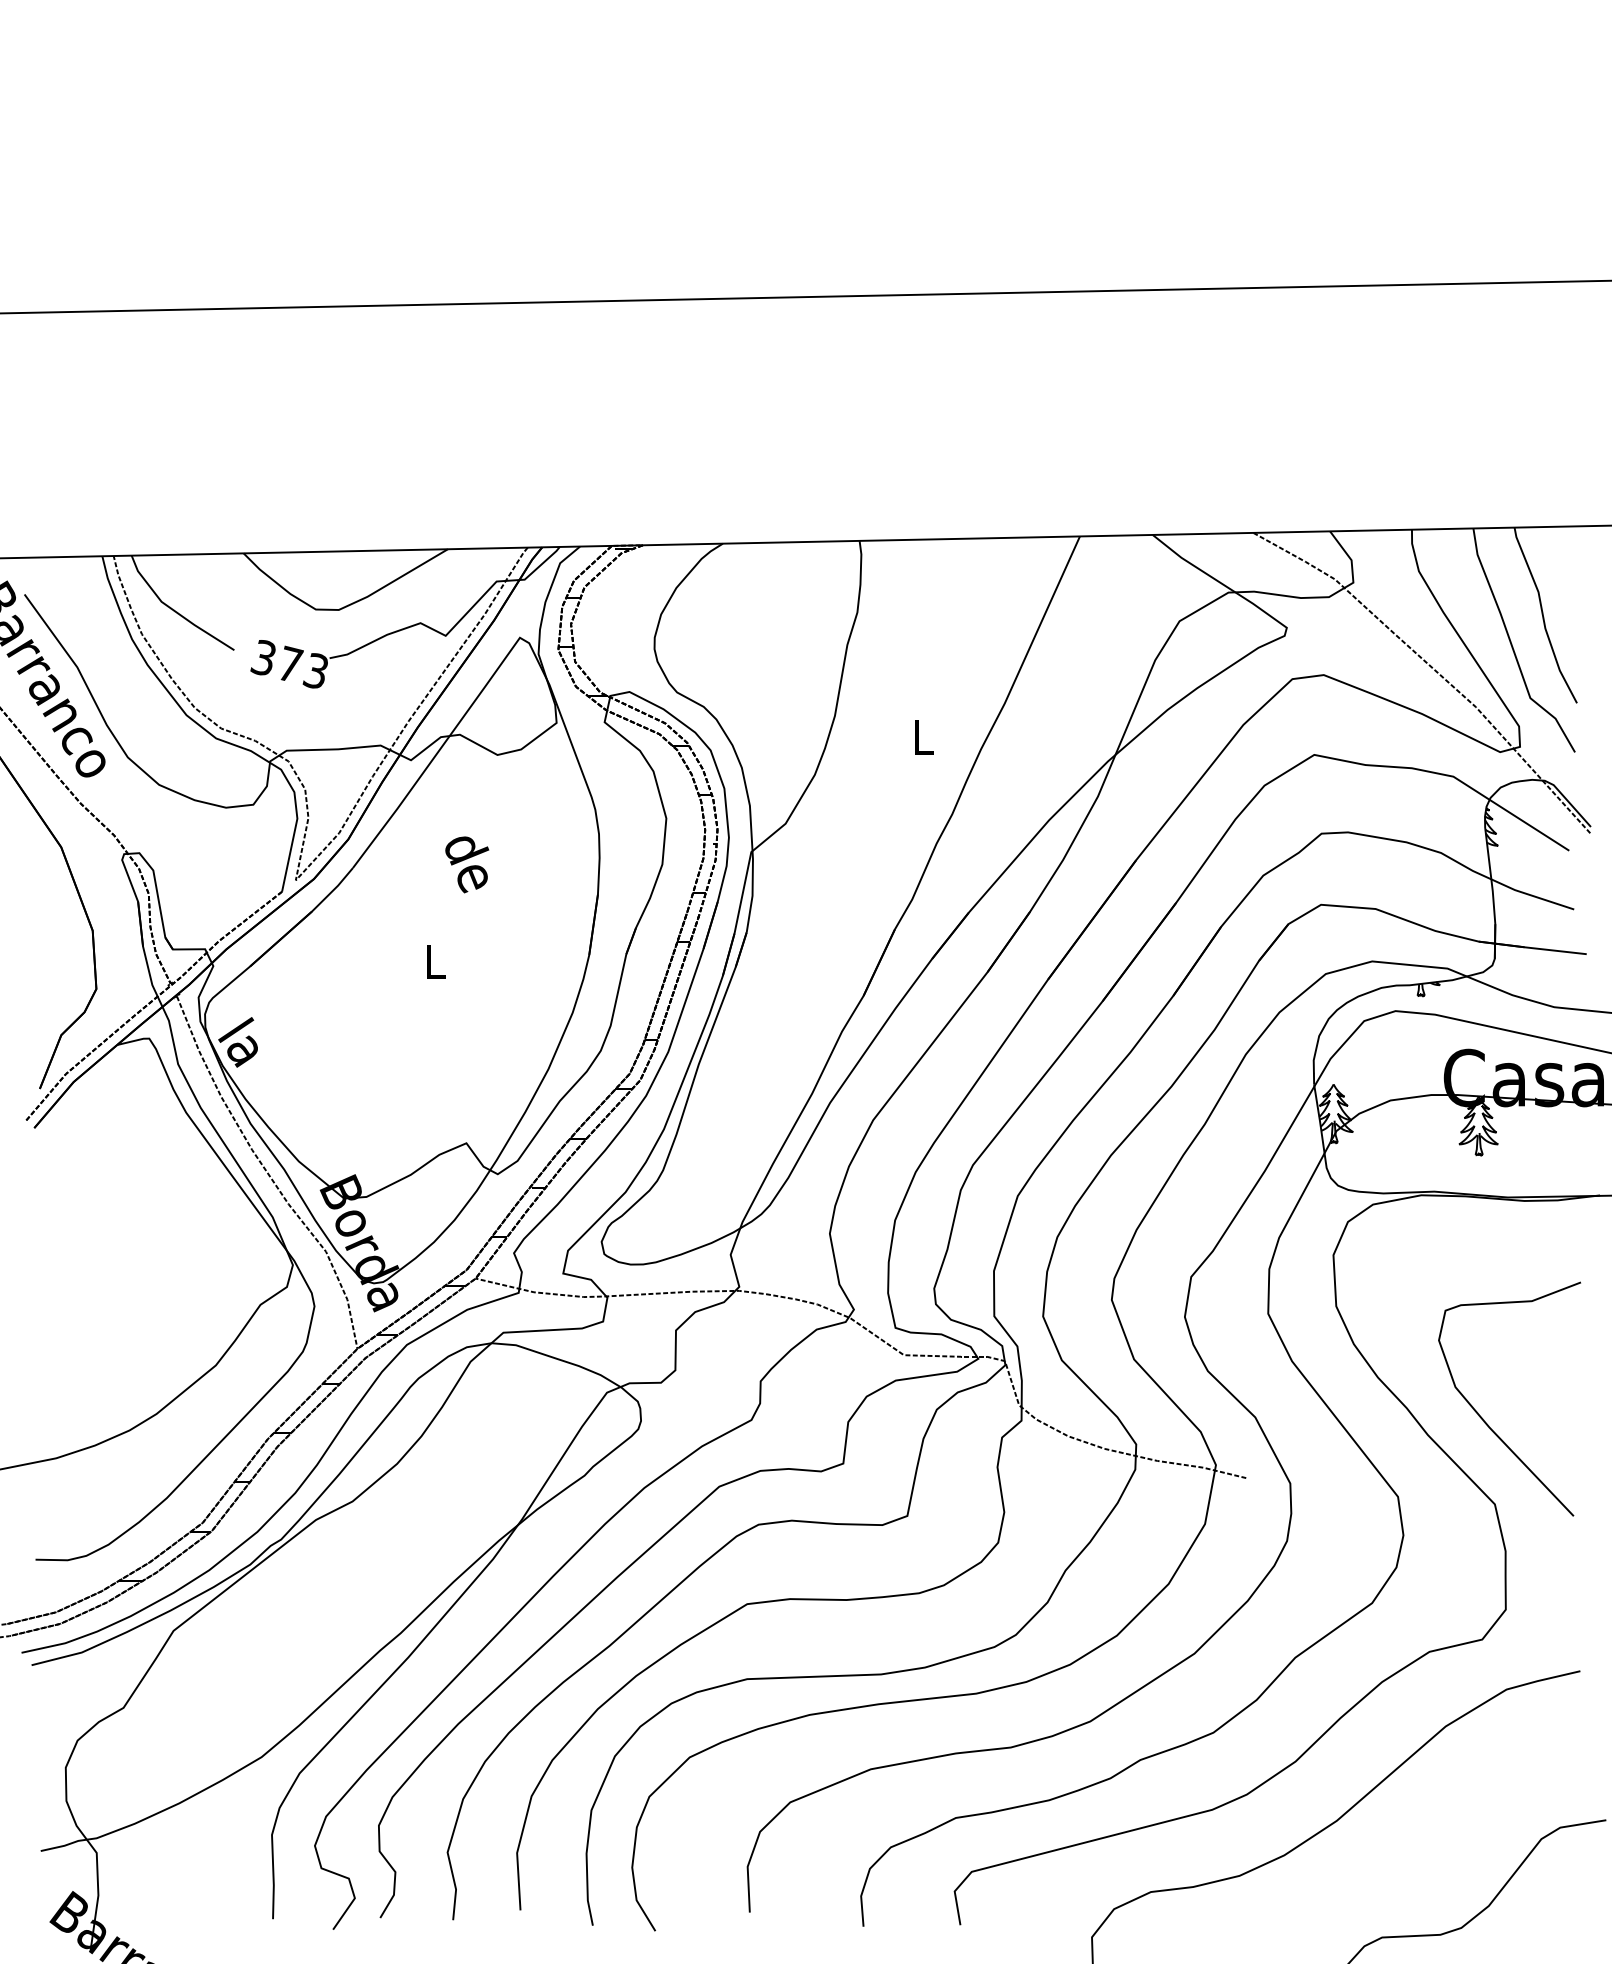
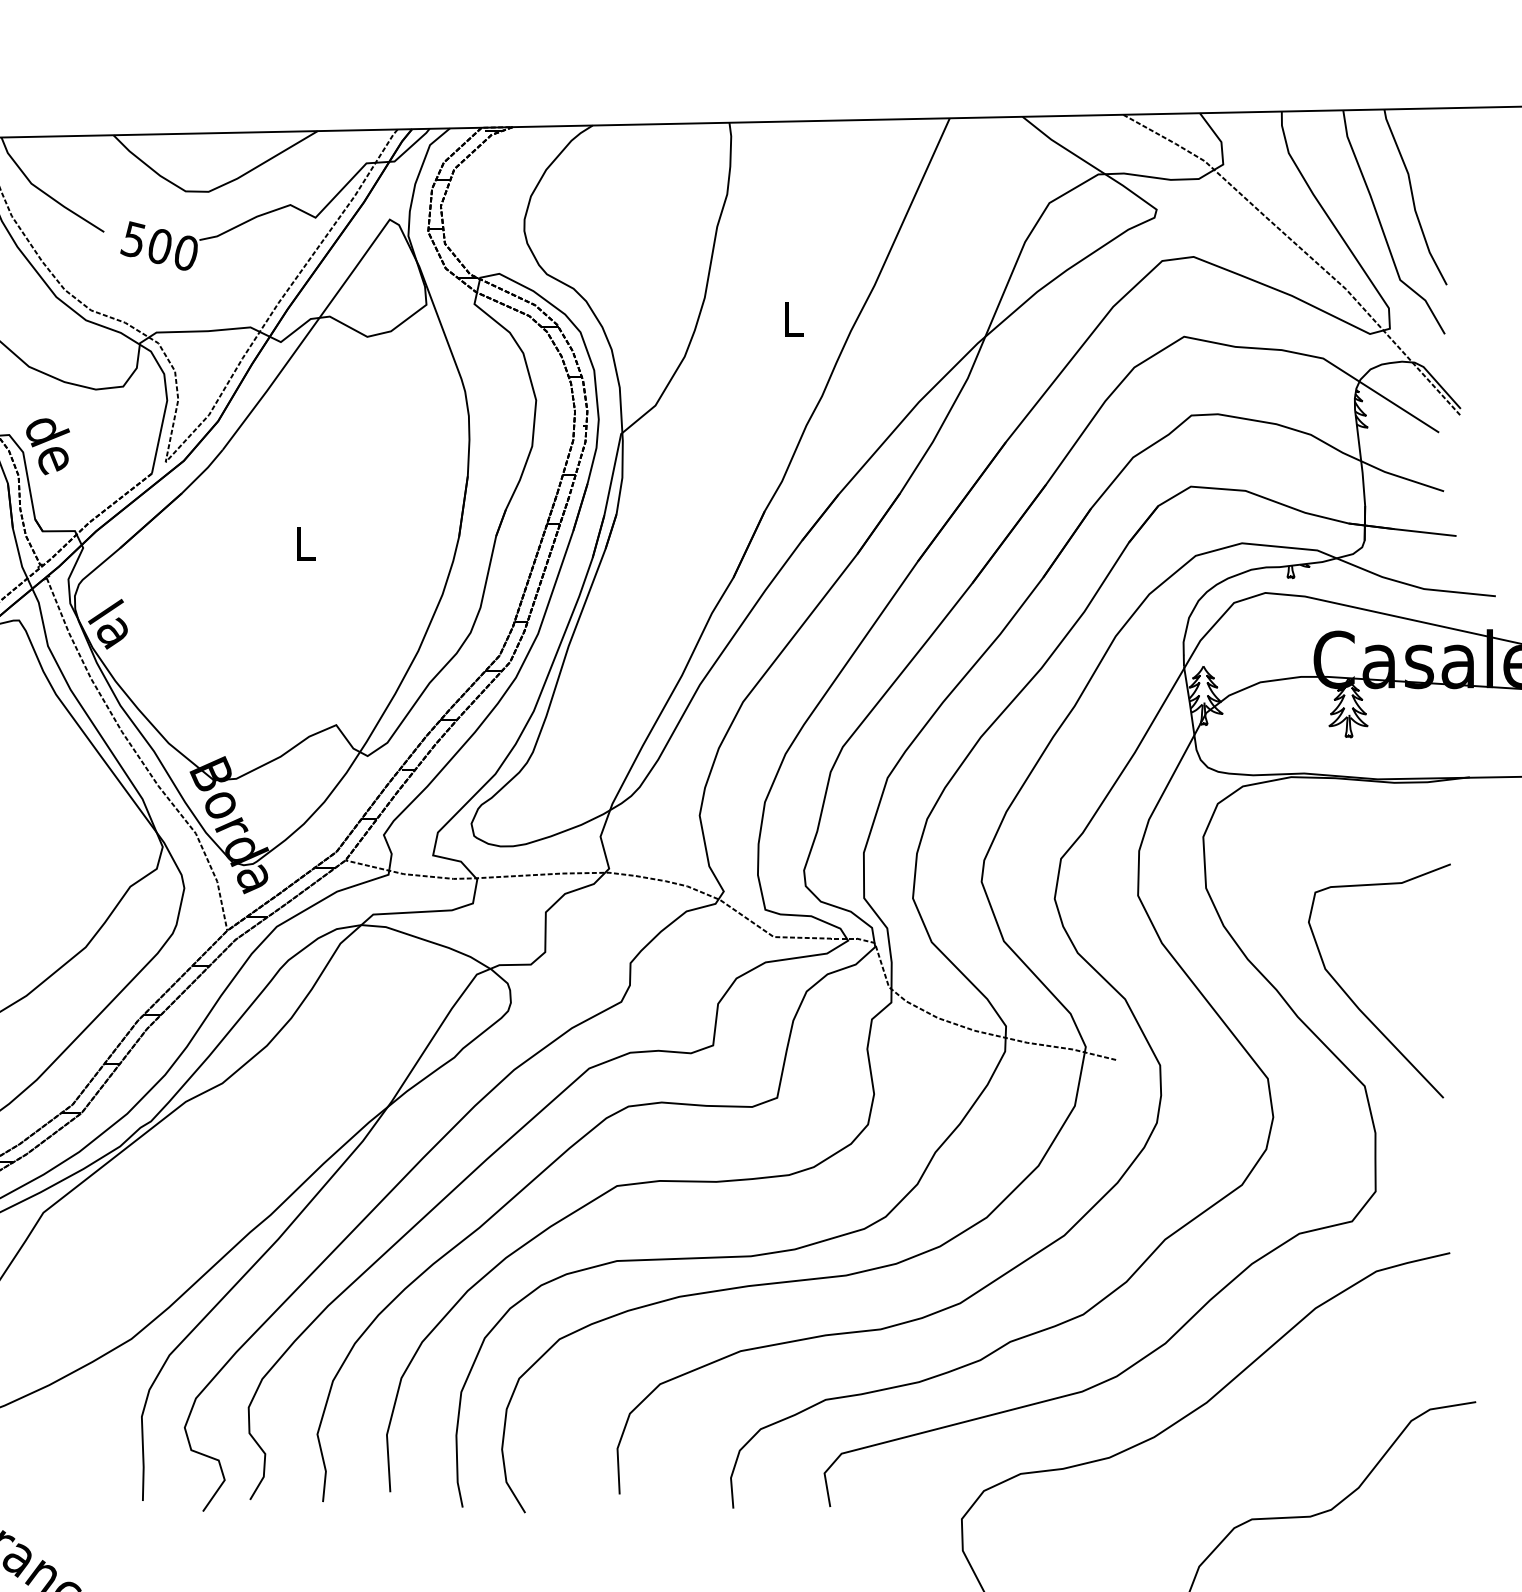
text: (288, 663) -> (158, 245), 373 -> 500
text: (467, 864) -> (48, 446), moved

